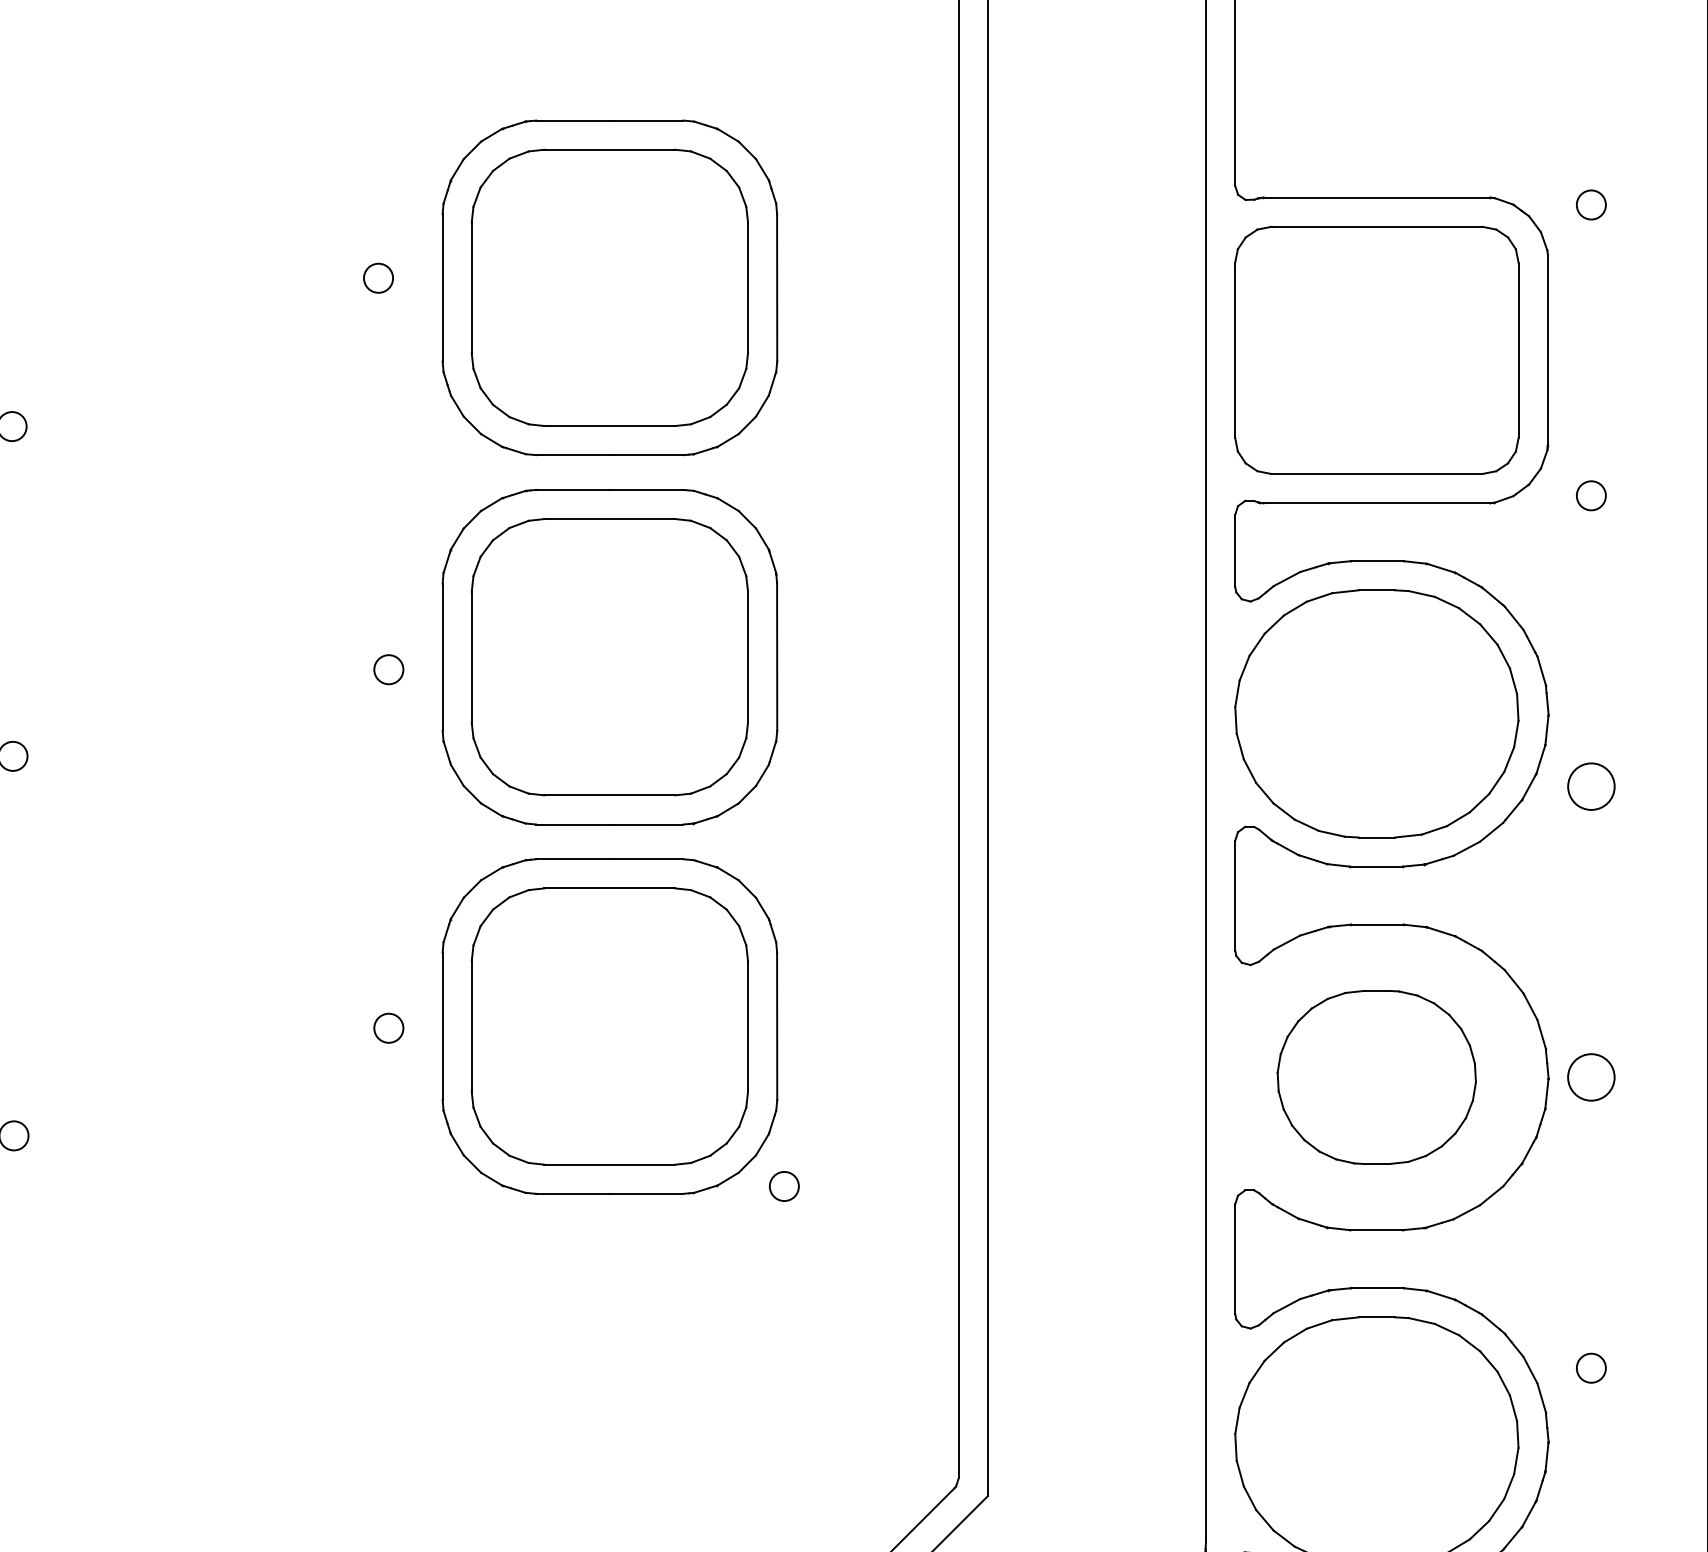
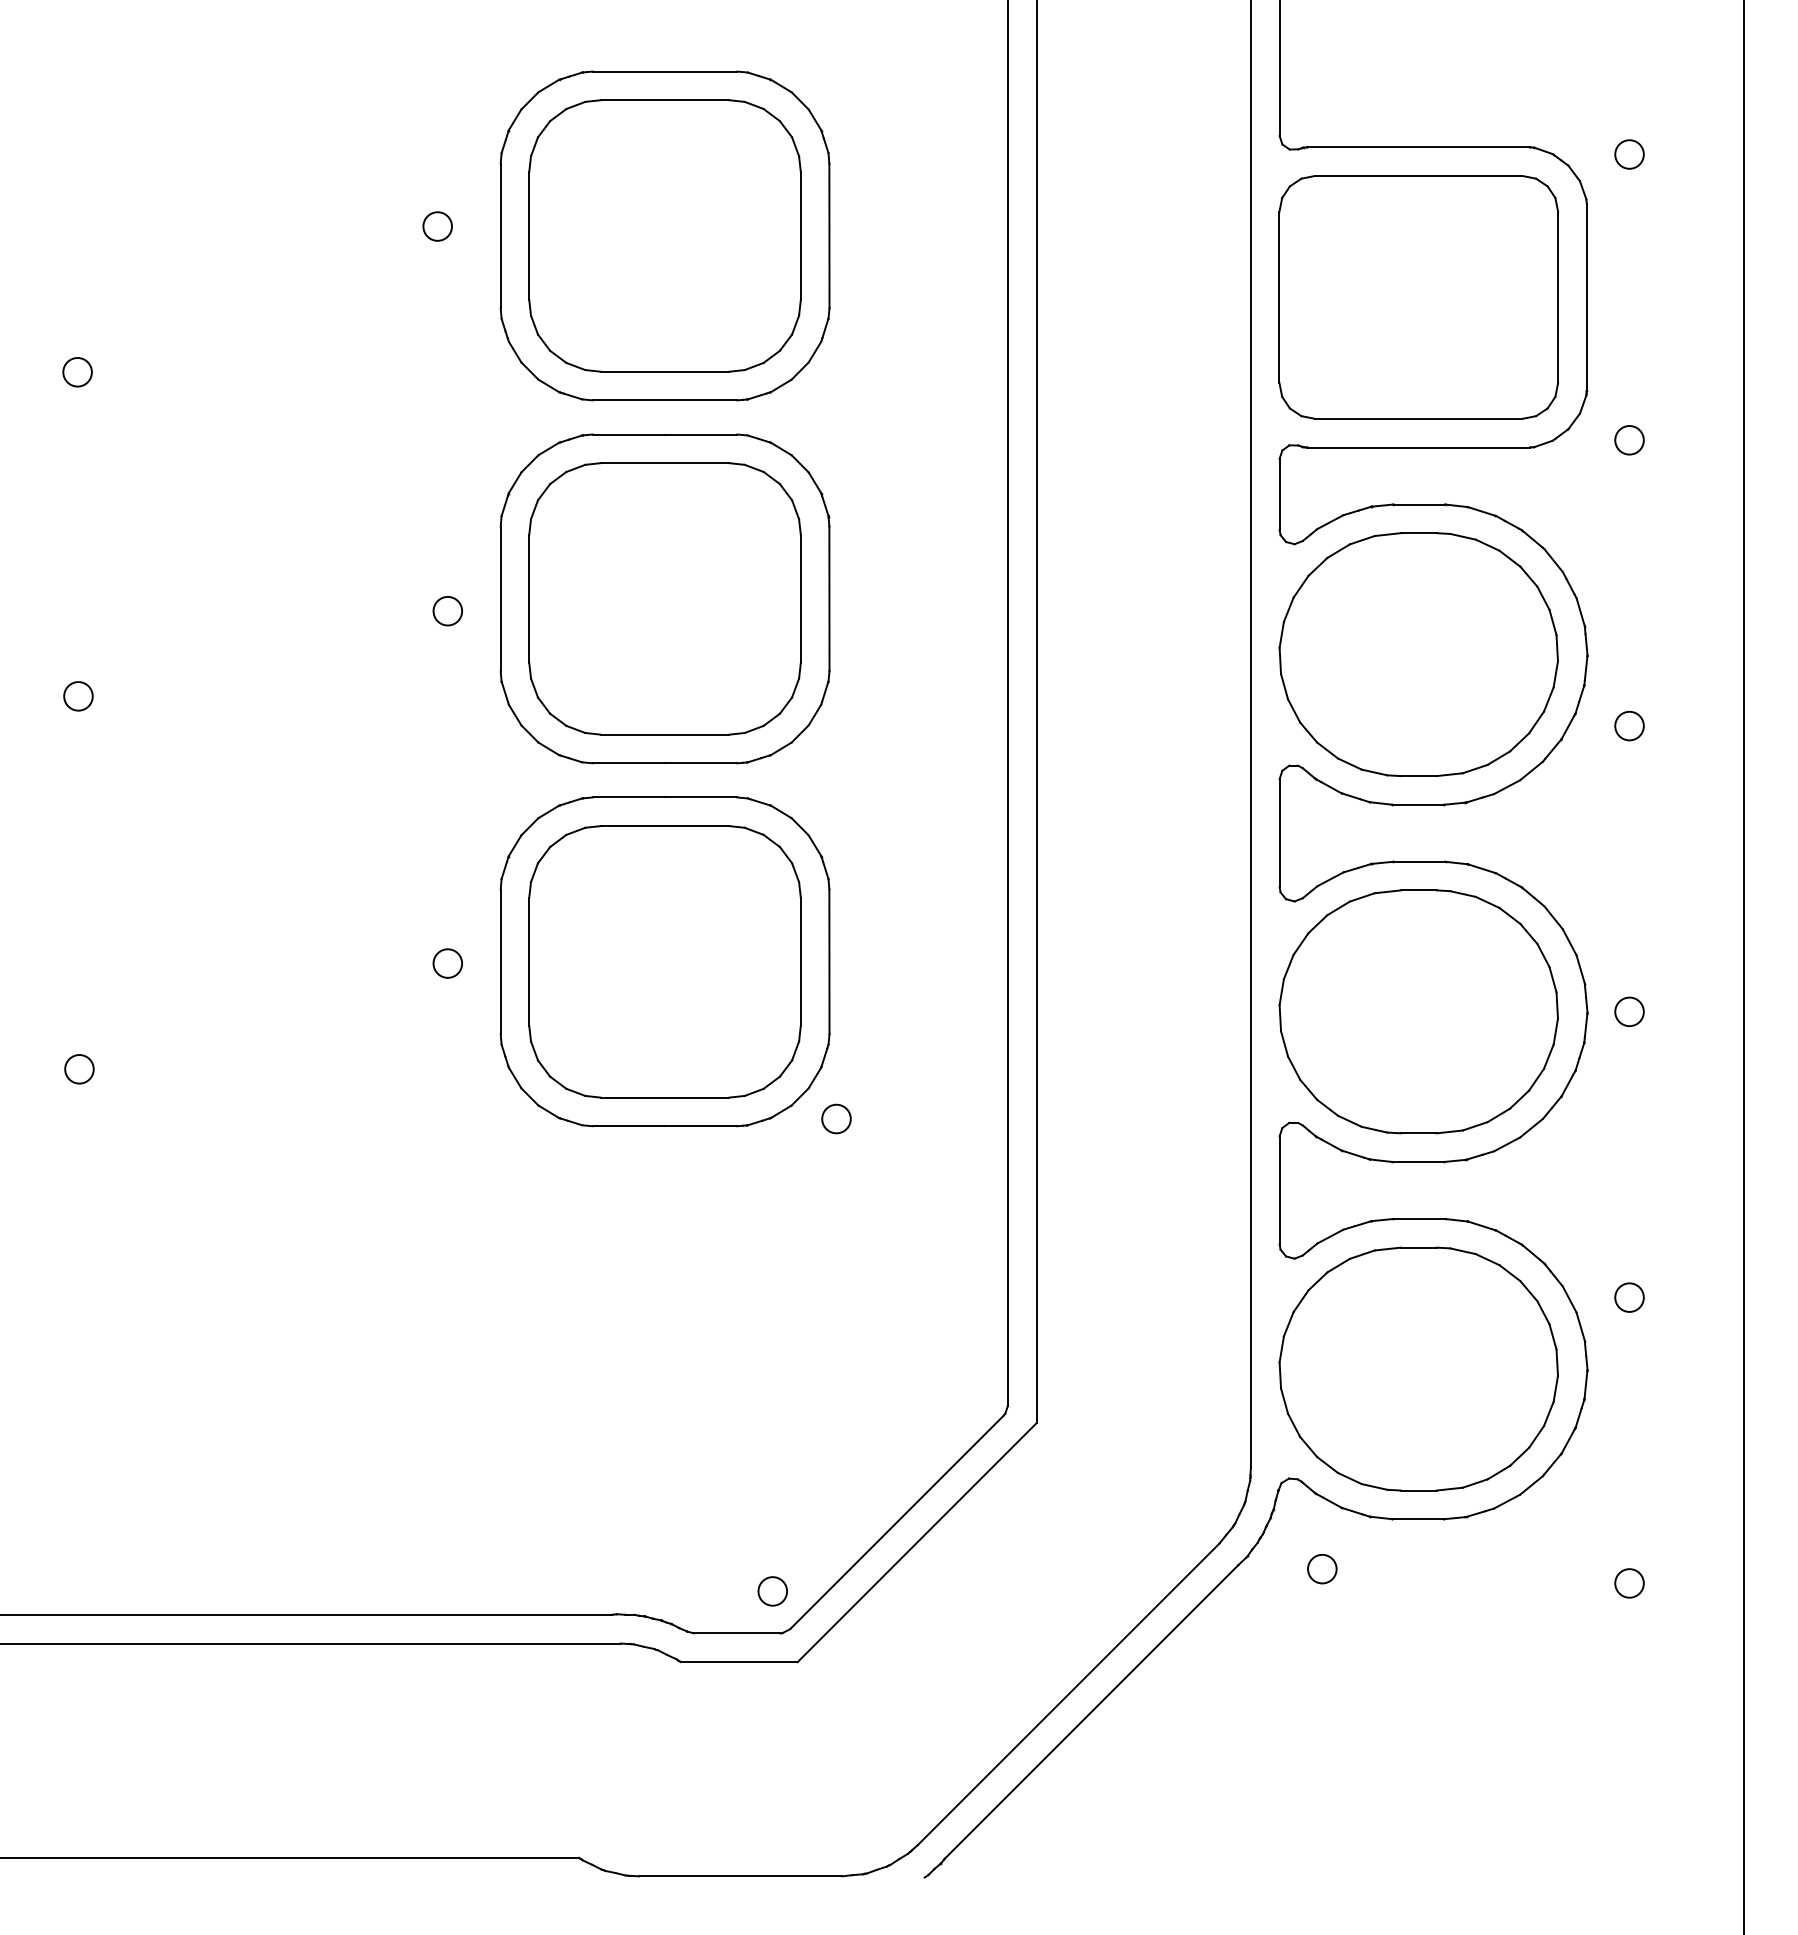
circle: (1591, 786) -> (1629, 725), size x0.62
part: (1376, 1077) -> (1418, 1011), size x1.43
circle: (1591, 1077) -> (1629, 1011), size x0.62

